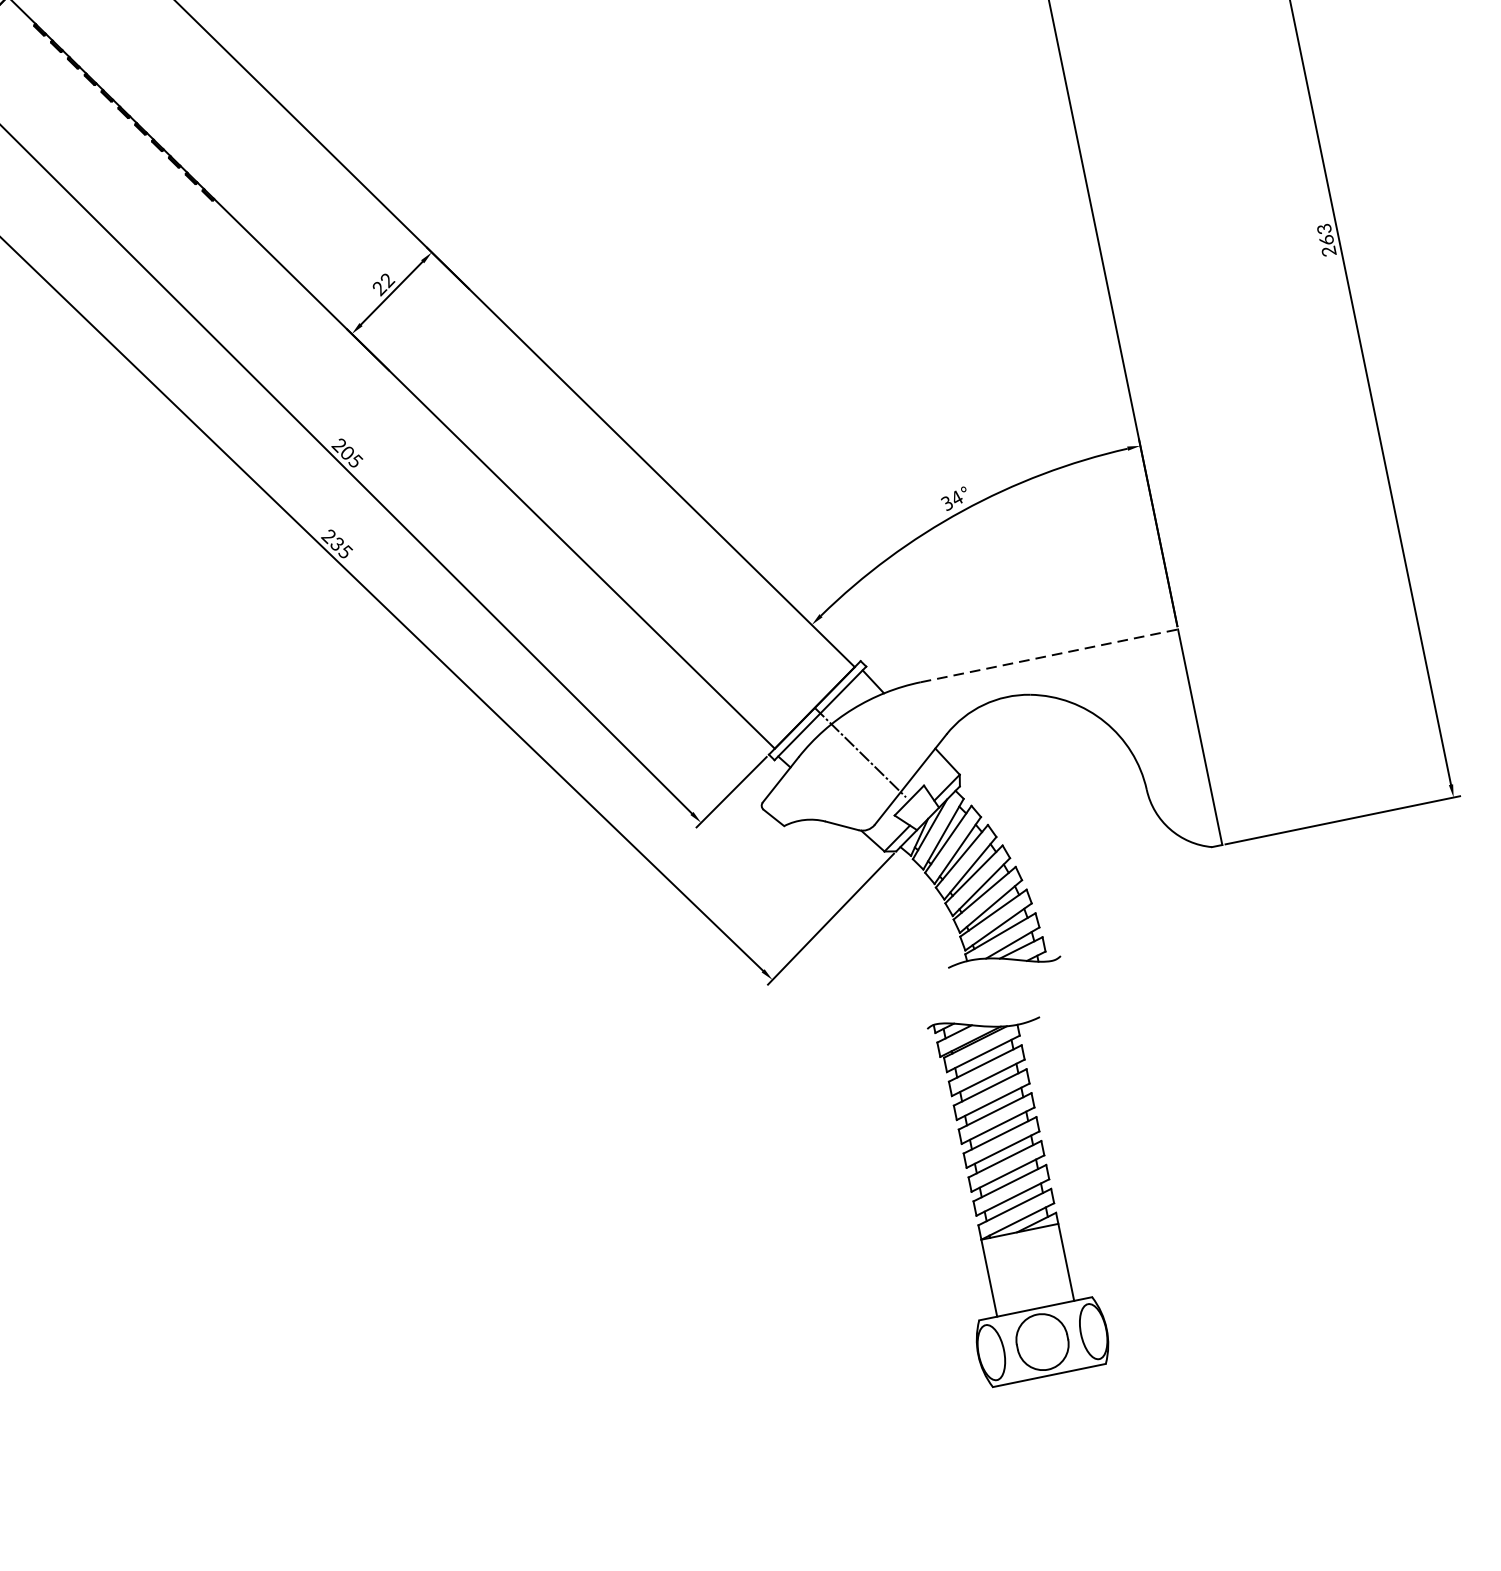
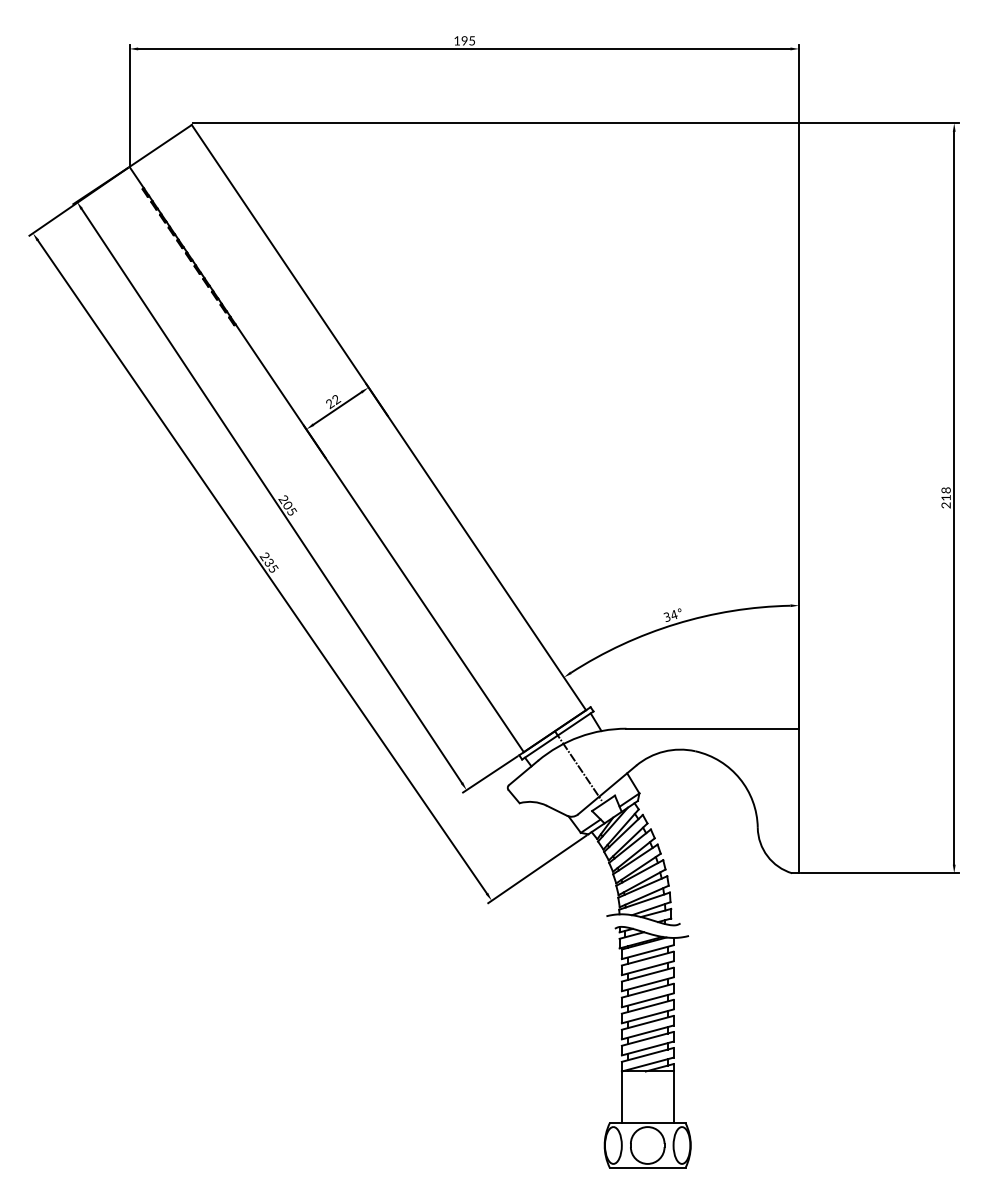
text: (1324, 233) -> (945, 493), 263 -> 218
line: (1050, 655) -> (713, 728), dashed -> solid
part: (1012, 1196) -> (647, 1047), moved

